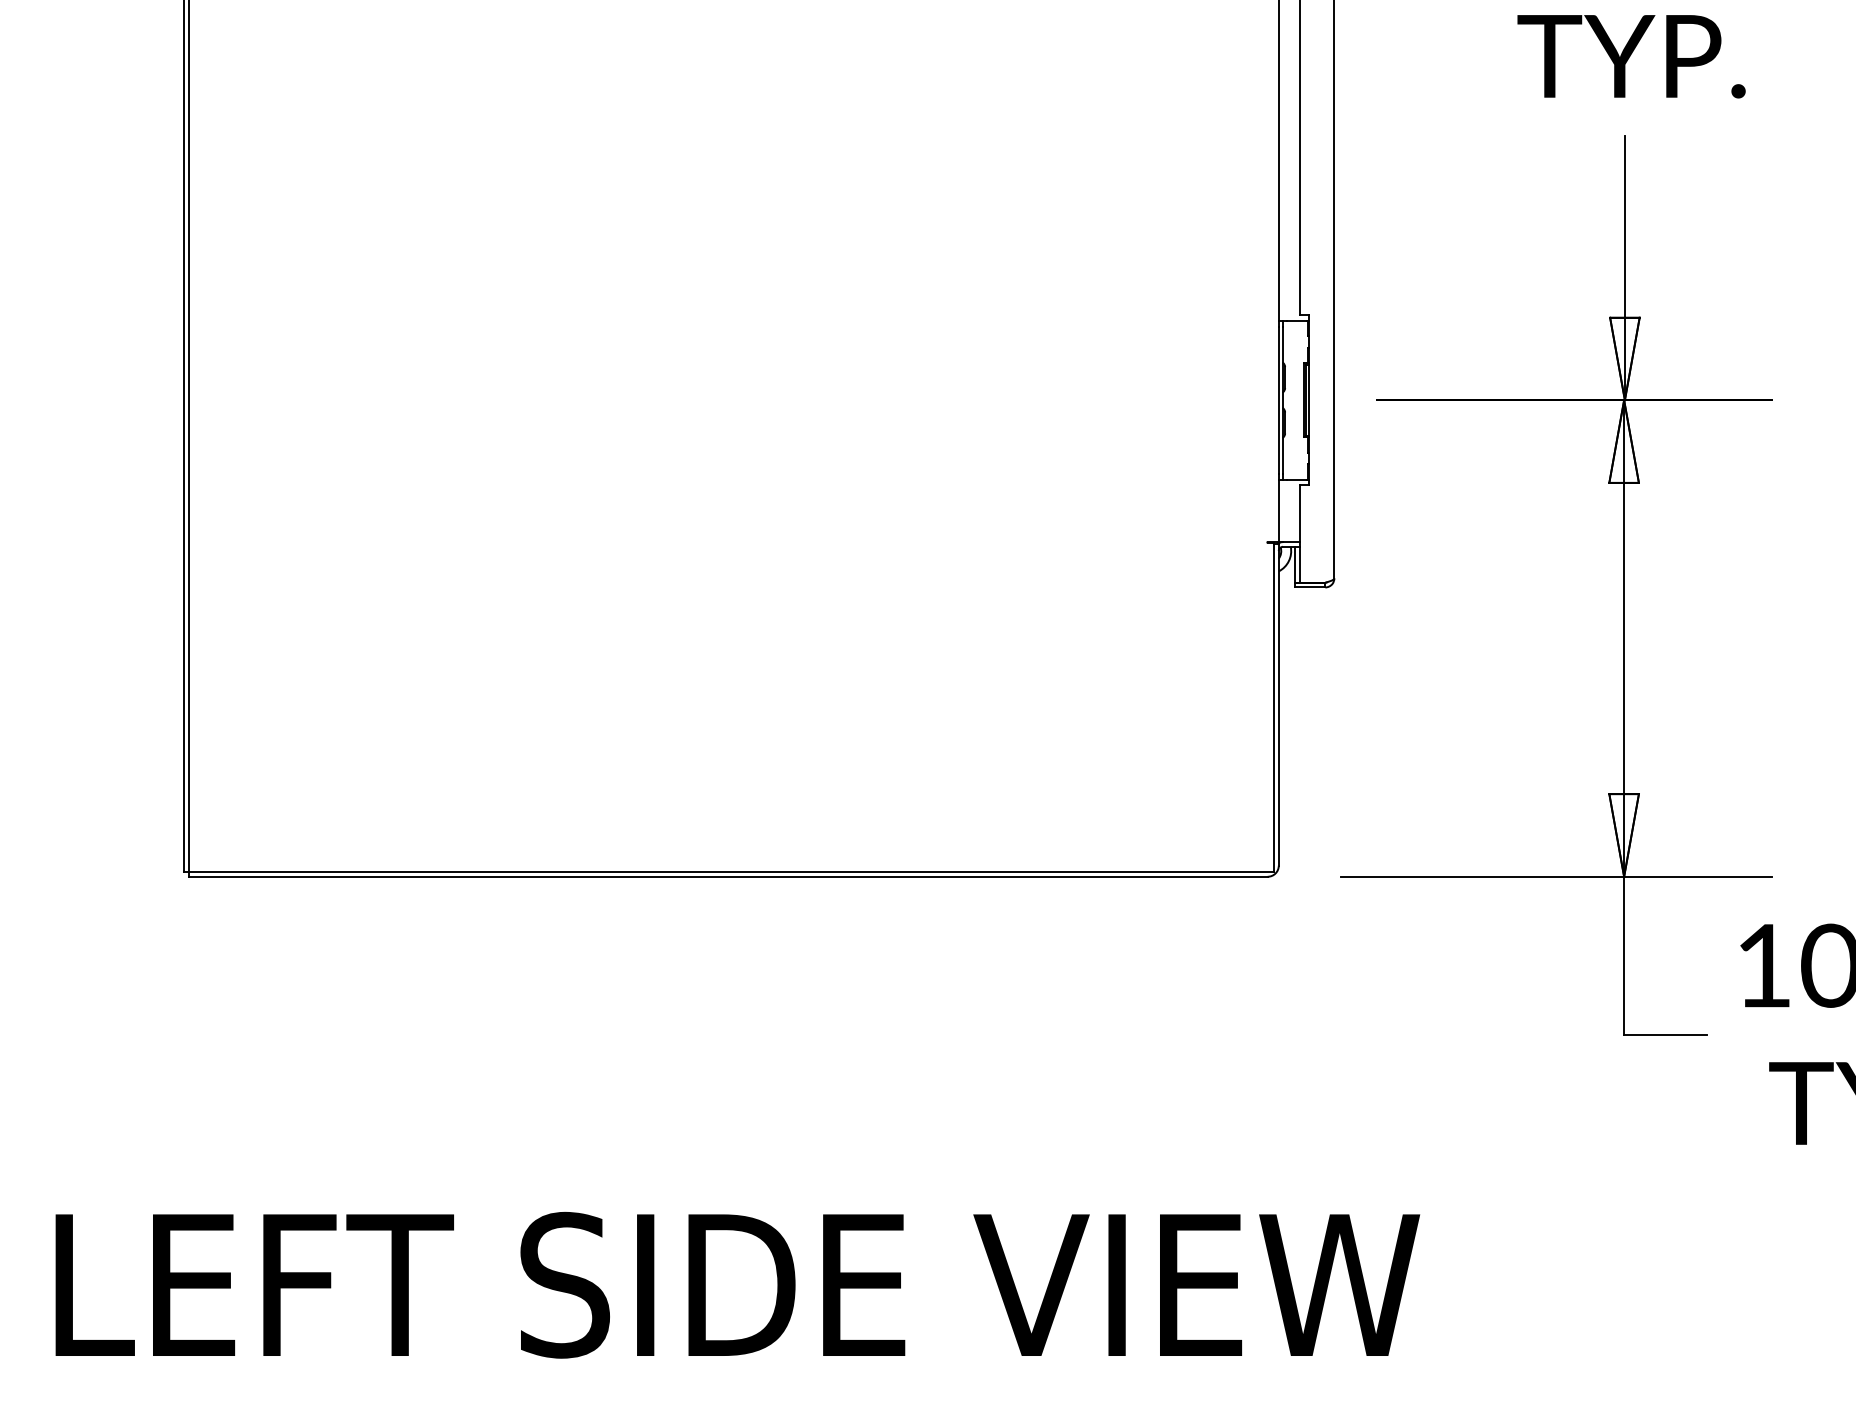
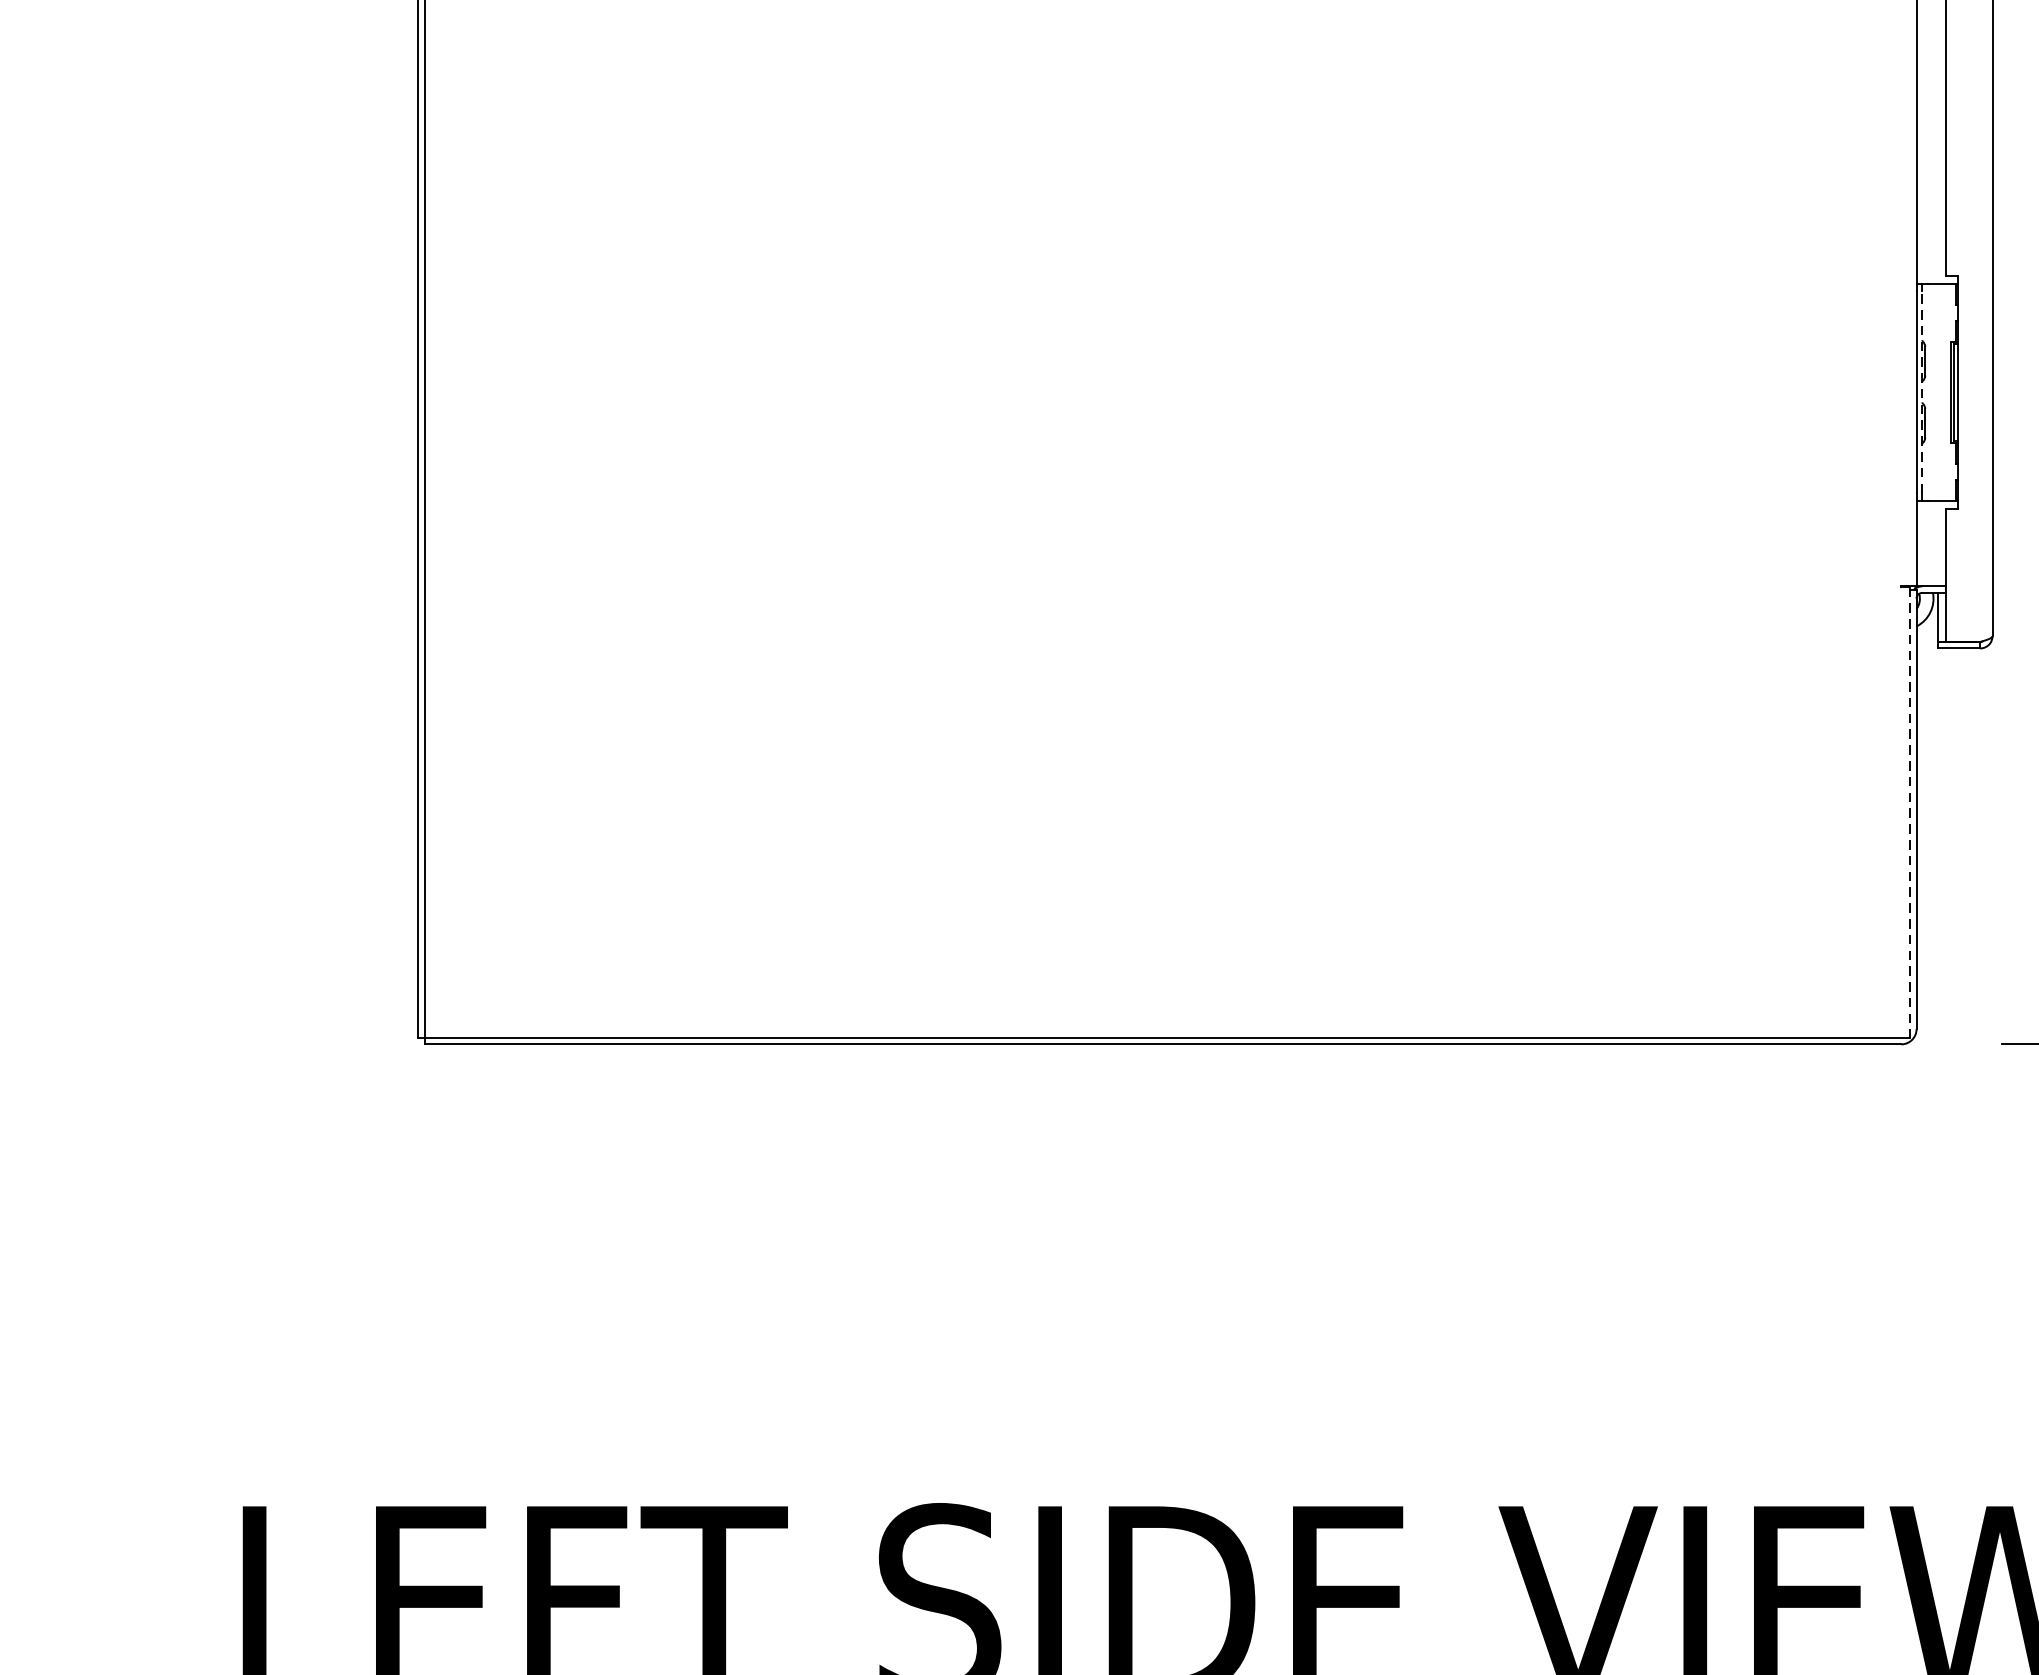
line: (1283, 400) -> (1922, 392), solid -> dashed
line: (1274, 707) -> (1910, 812), solid -> dashed

